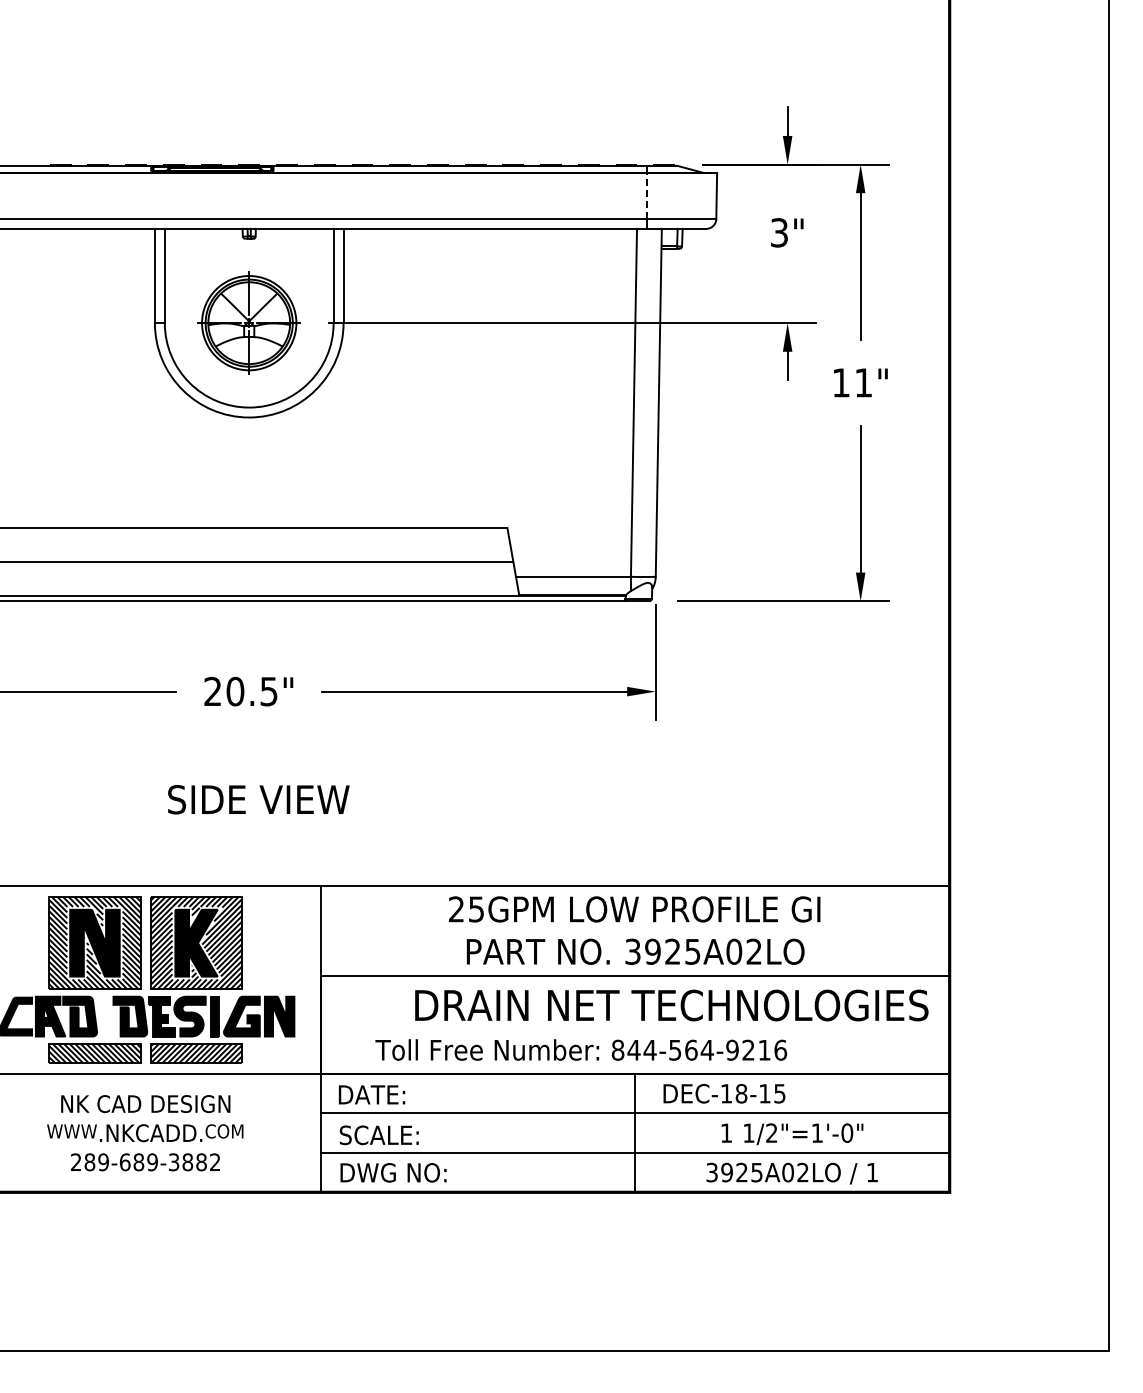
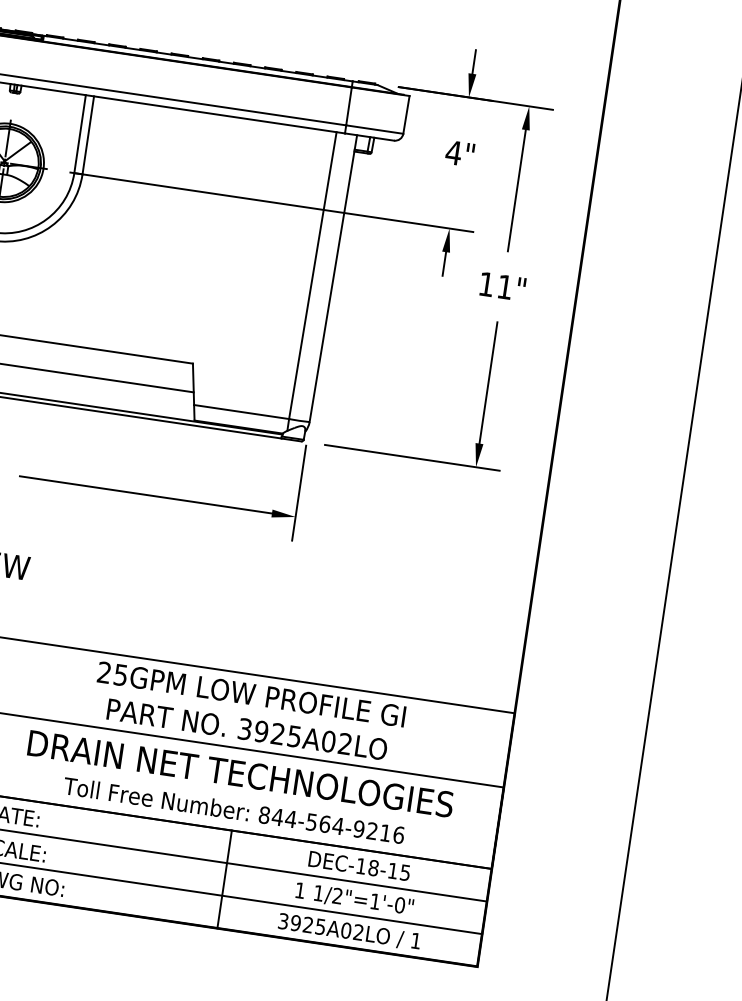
line: (647, 196) -> (349, 106), dashed -> solid
text: (779, 232) -> (453, 152), 3" -> 4"
text: (671, 1005) -> (240, 773), moved
text: (581, 1049) -> (234, 810), moved
text: (724, 1093) -> (359, 865), moved

